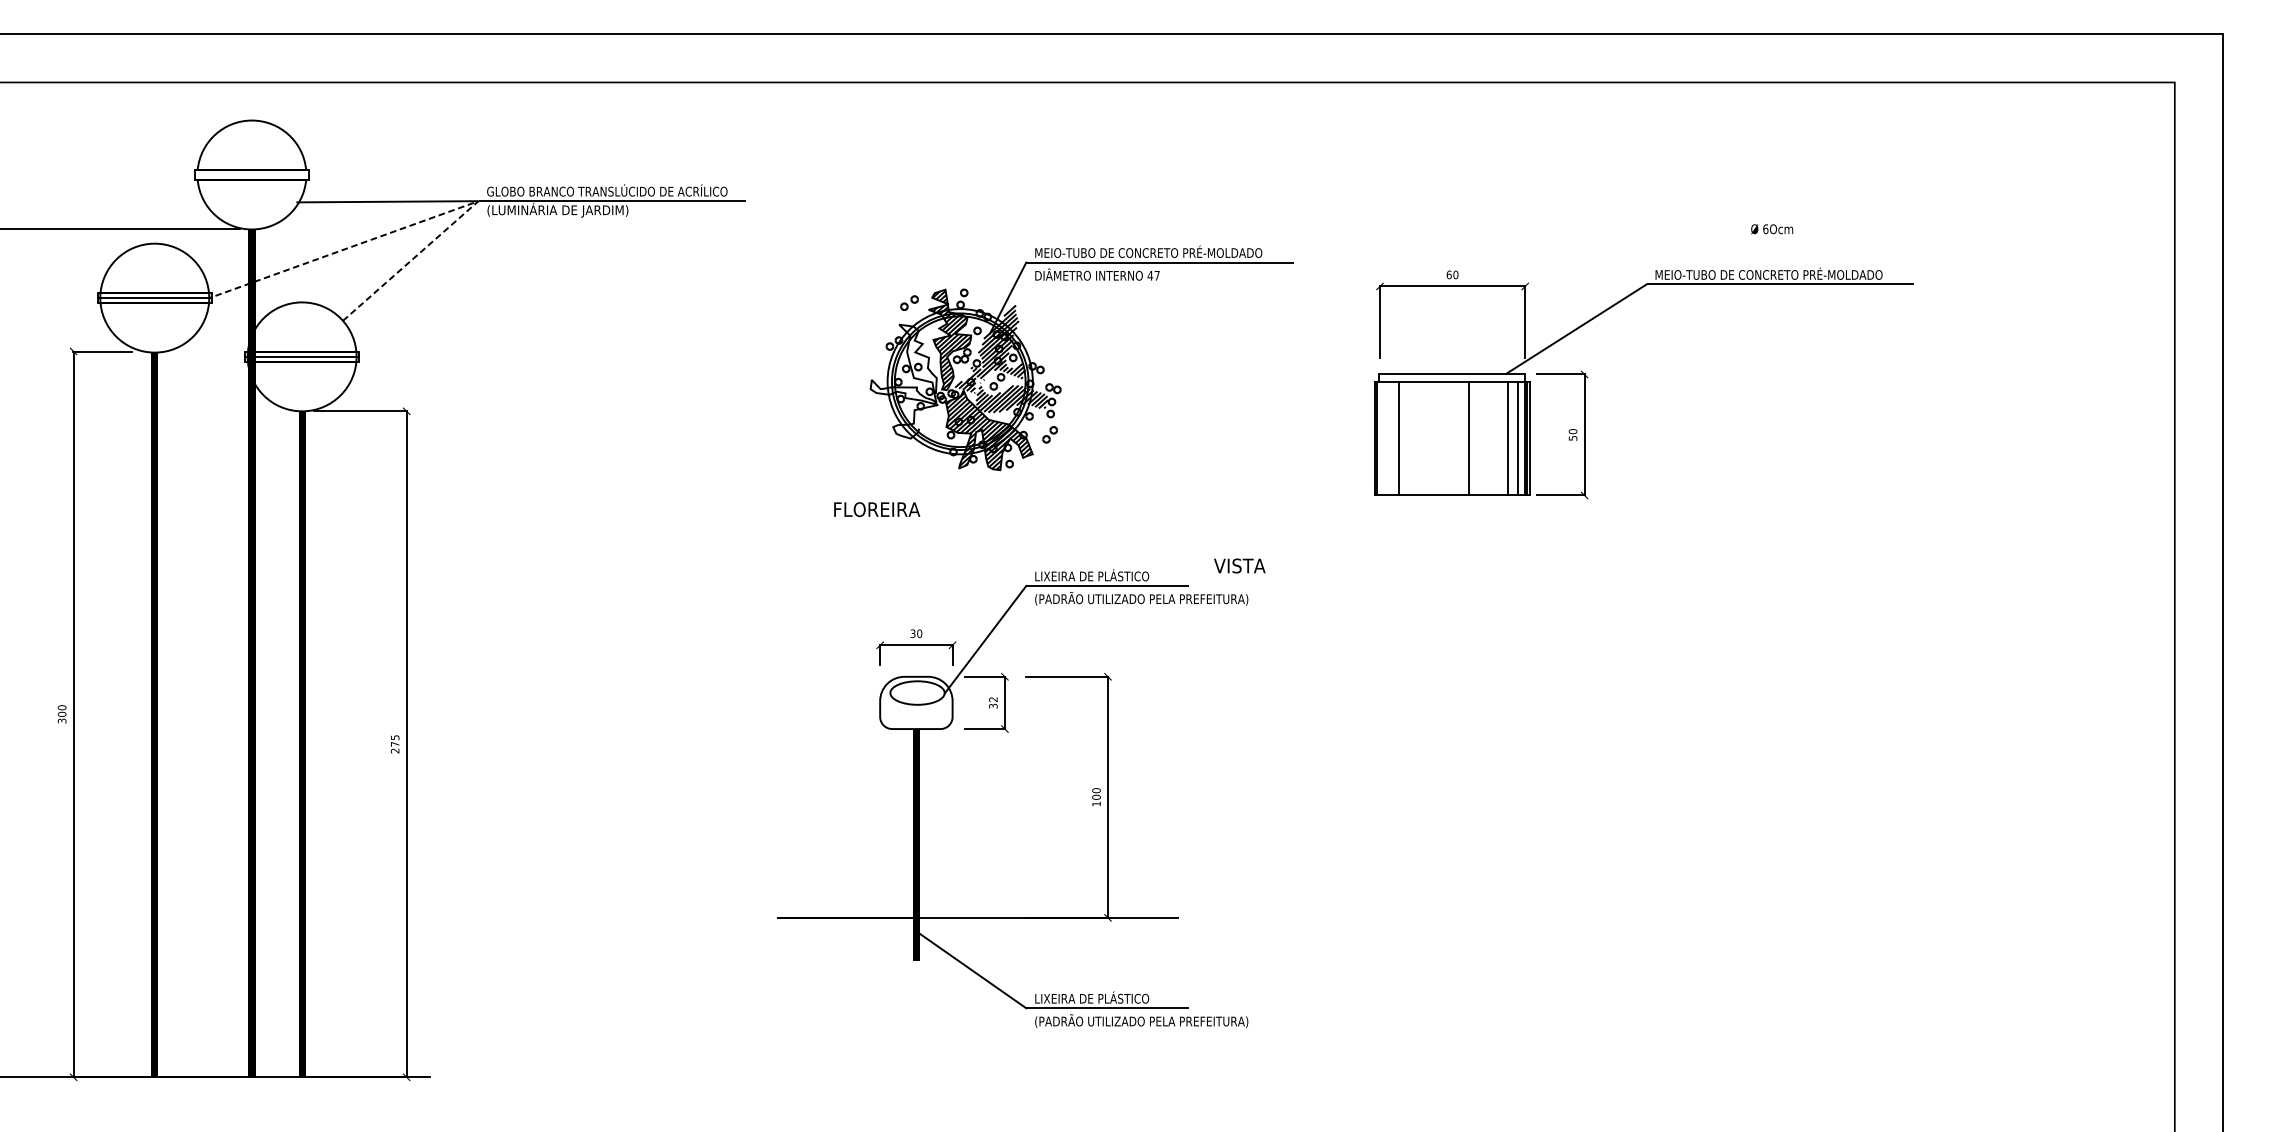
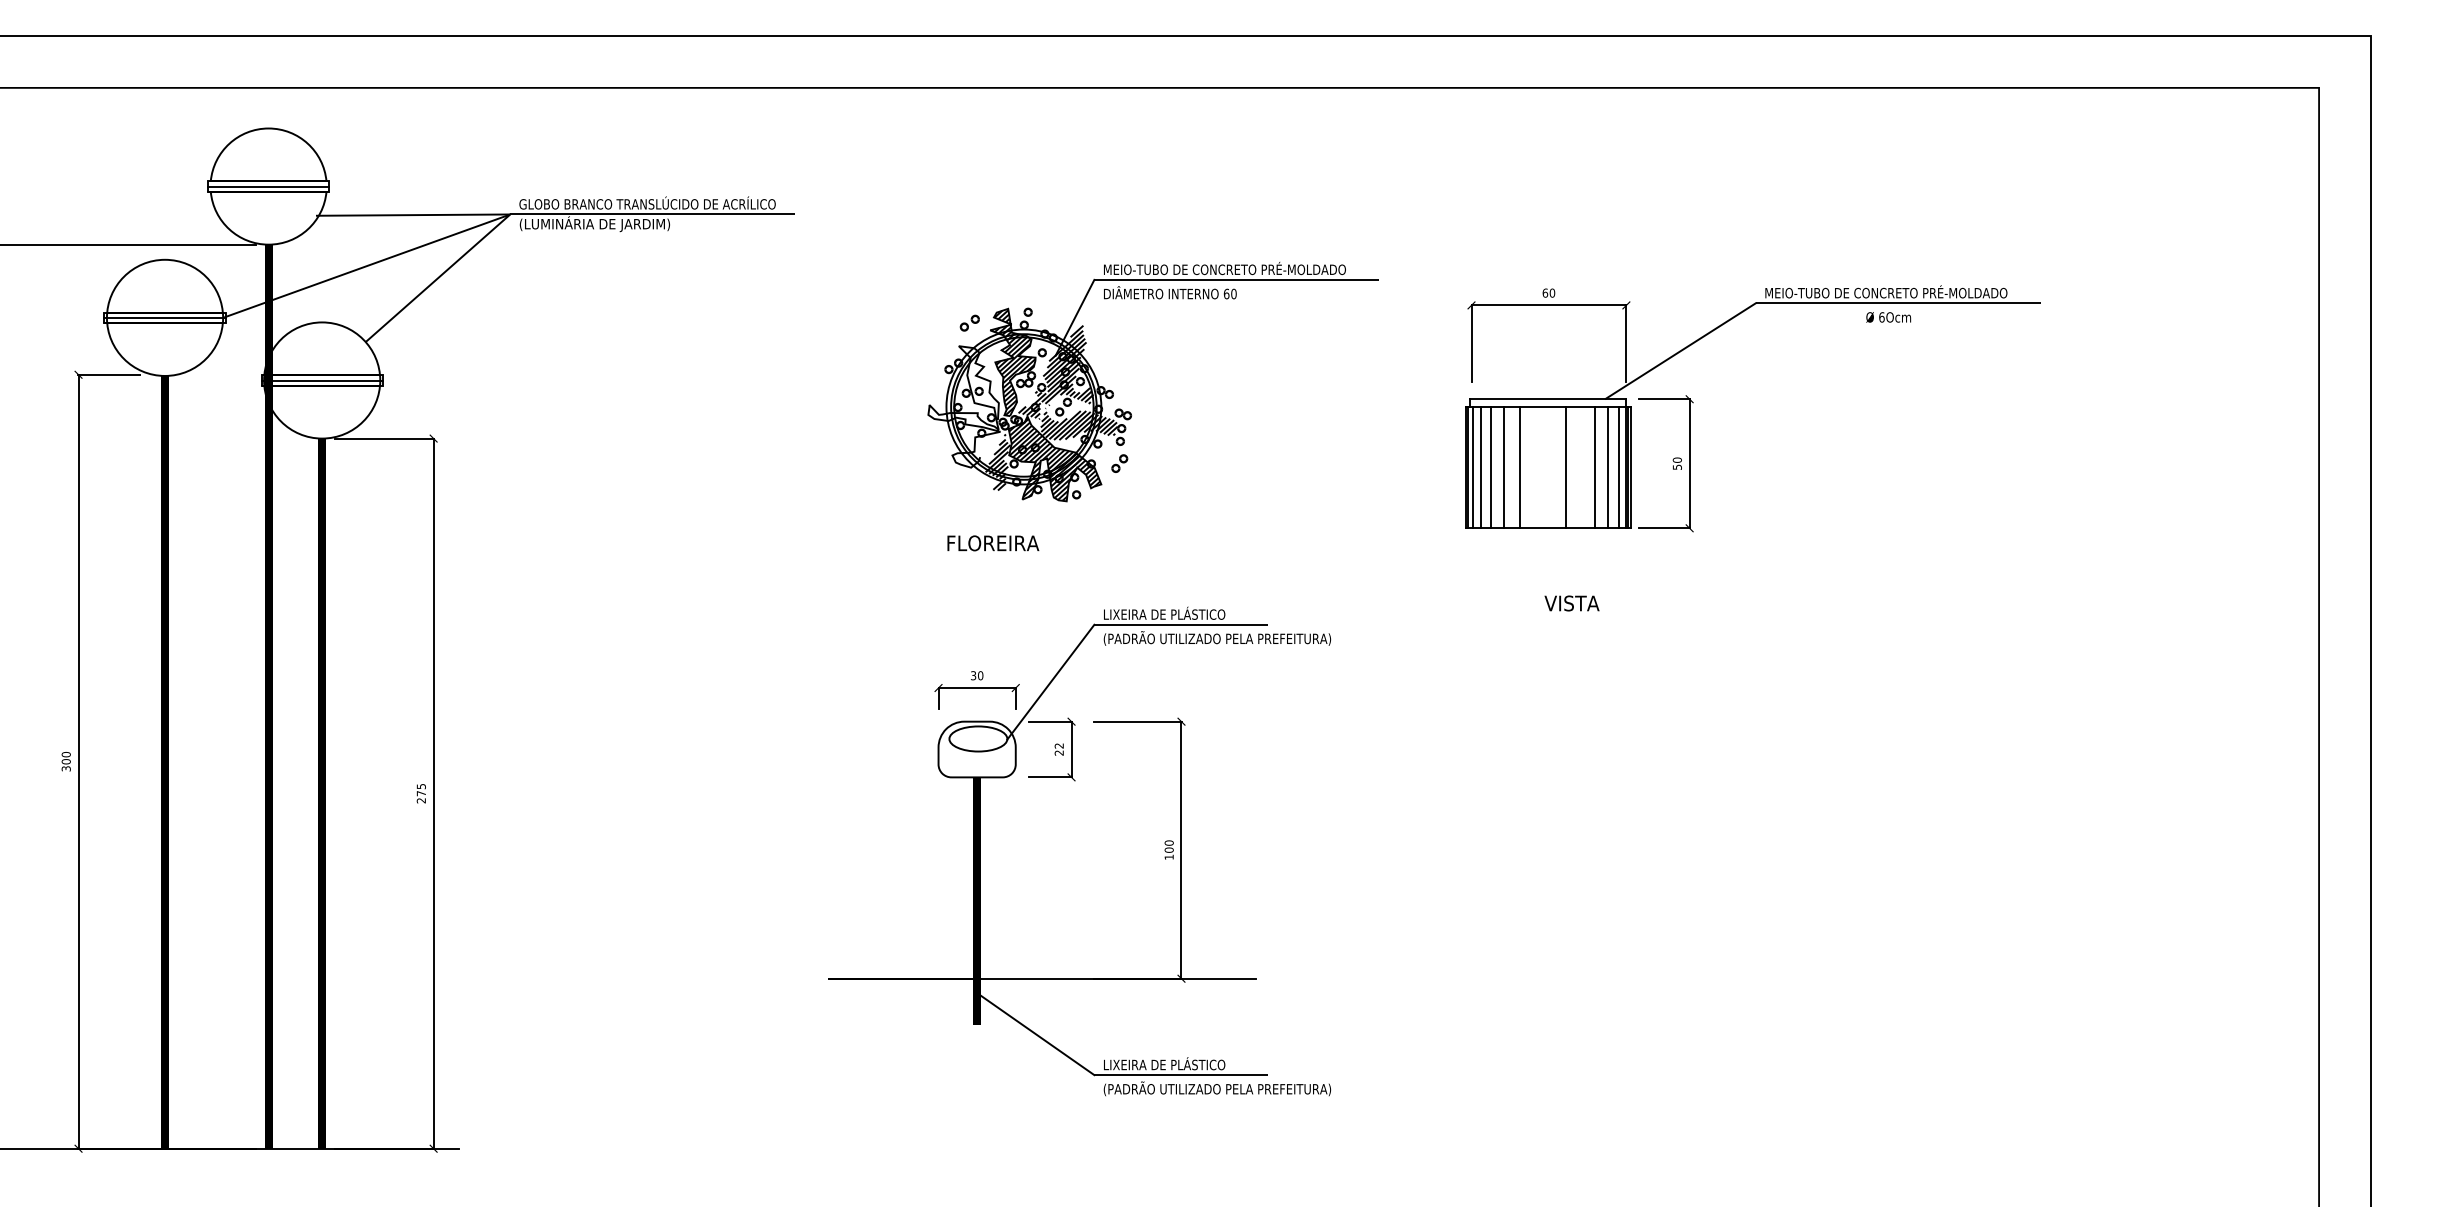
line: (251, 174) -> (268, 186), added
line: (429, 219) -> (457, 233), dashed -> solid
text: (1771, 229) -> (1888, 317), moved
text: (1153, 275) -> (1229, 293), 47 -> 60
hatch: (935, 433) -> (997, 462), added
line: (1381, 438) -> (1473, 467), added
line: (1389, 438) -> (1481, 467), added
line: (1410, 438) -> (1504, 467), added
line: (1424, 438) -> (1519, 467), added
line: (1496, 438) -> (1595, 467), added
text: (877, 509) -> (993, 543), moved
text: (1239, 566) -> (1571, 603), moved
text: (993, 705) -> (1059, 752), 32 -> 22

